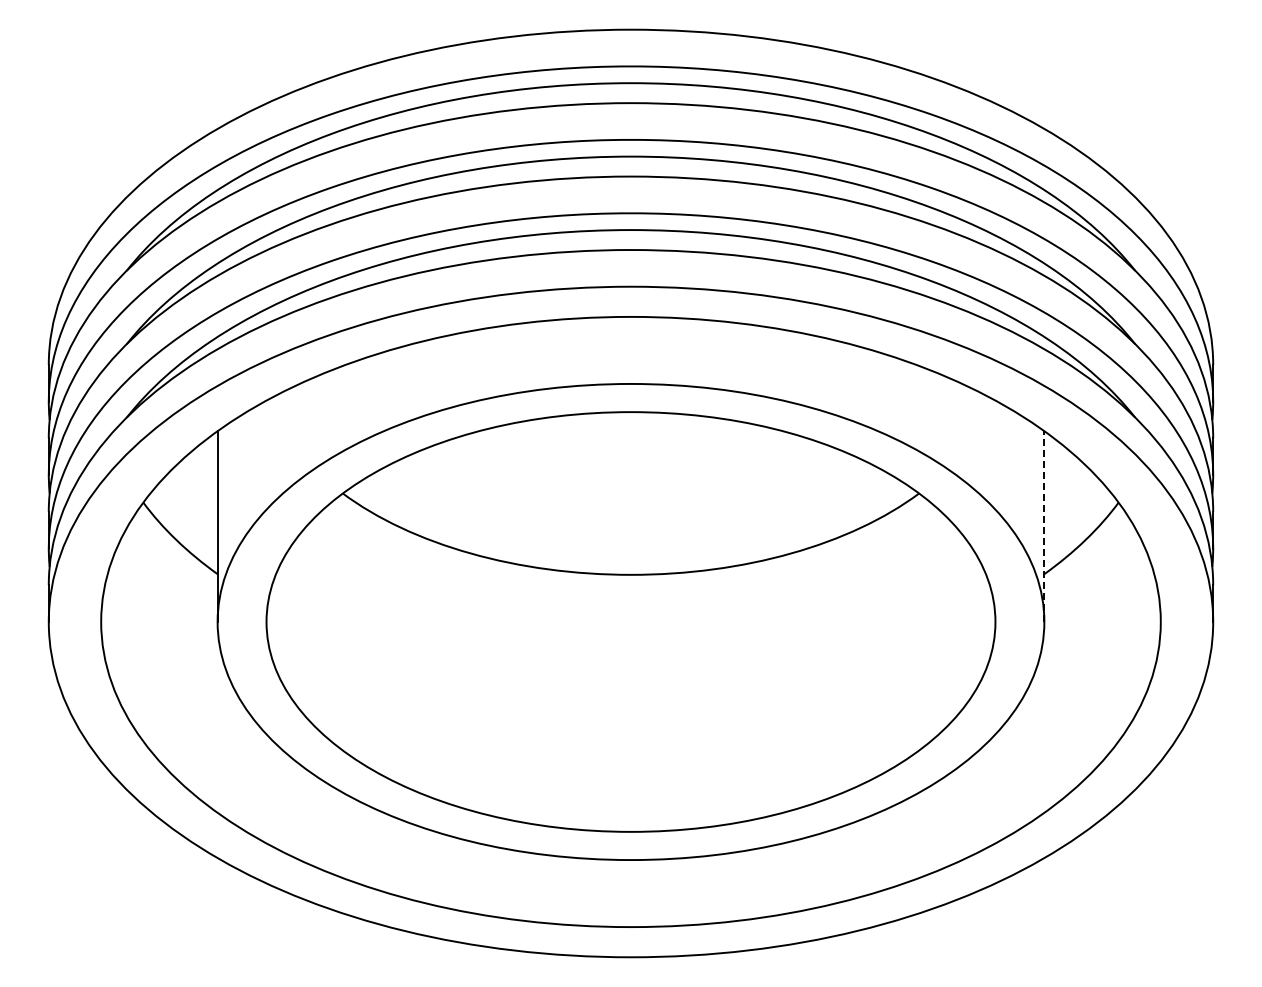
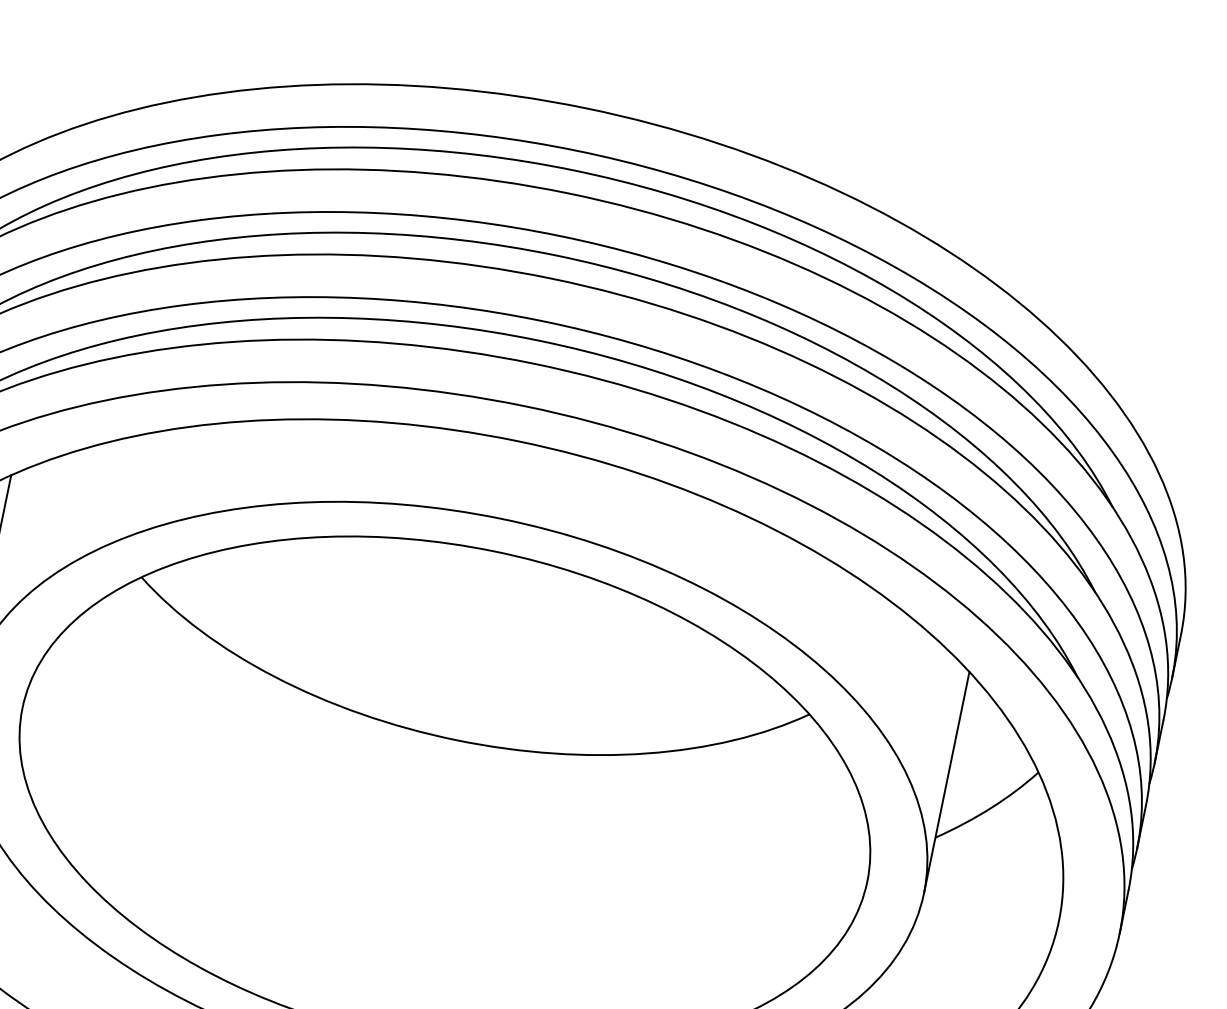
line: (1044, 526) -> (946, 782), dashed -> solid

